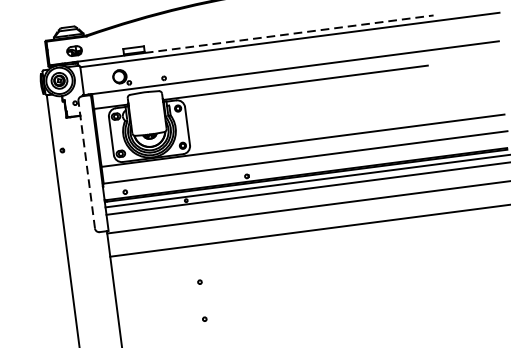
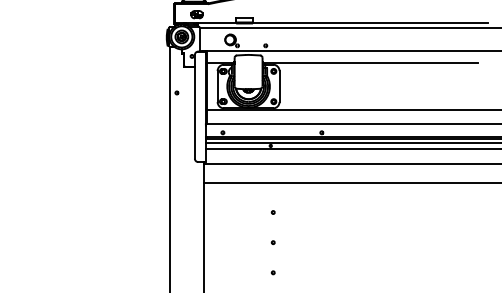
line: (289, 34) -> (370, 23), dashed -> solid
line: (86, 164) -> (194, 106), dashed -> solid

